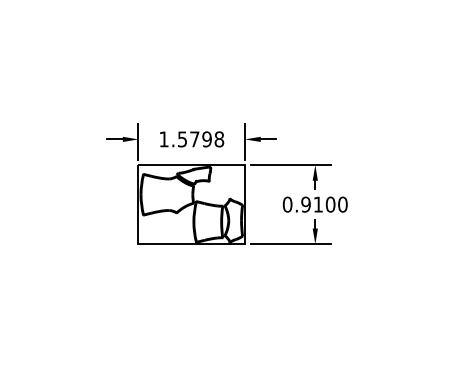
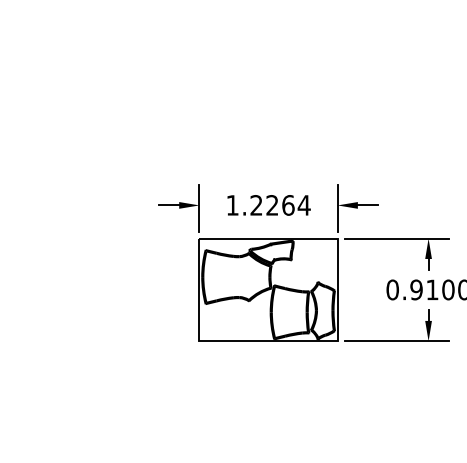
text: (201, 139) -> (281, 205), 1.5798 -> 1.2264

